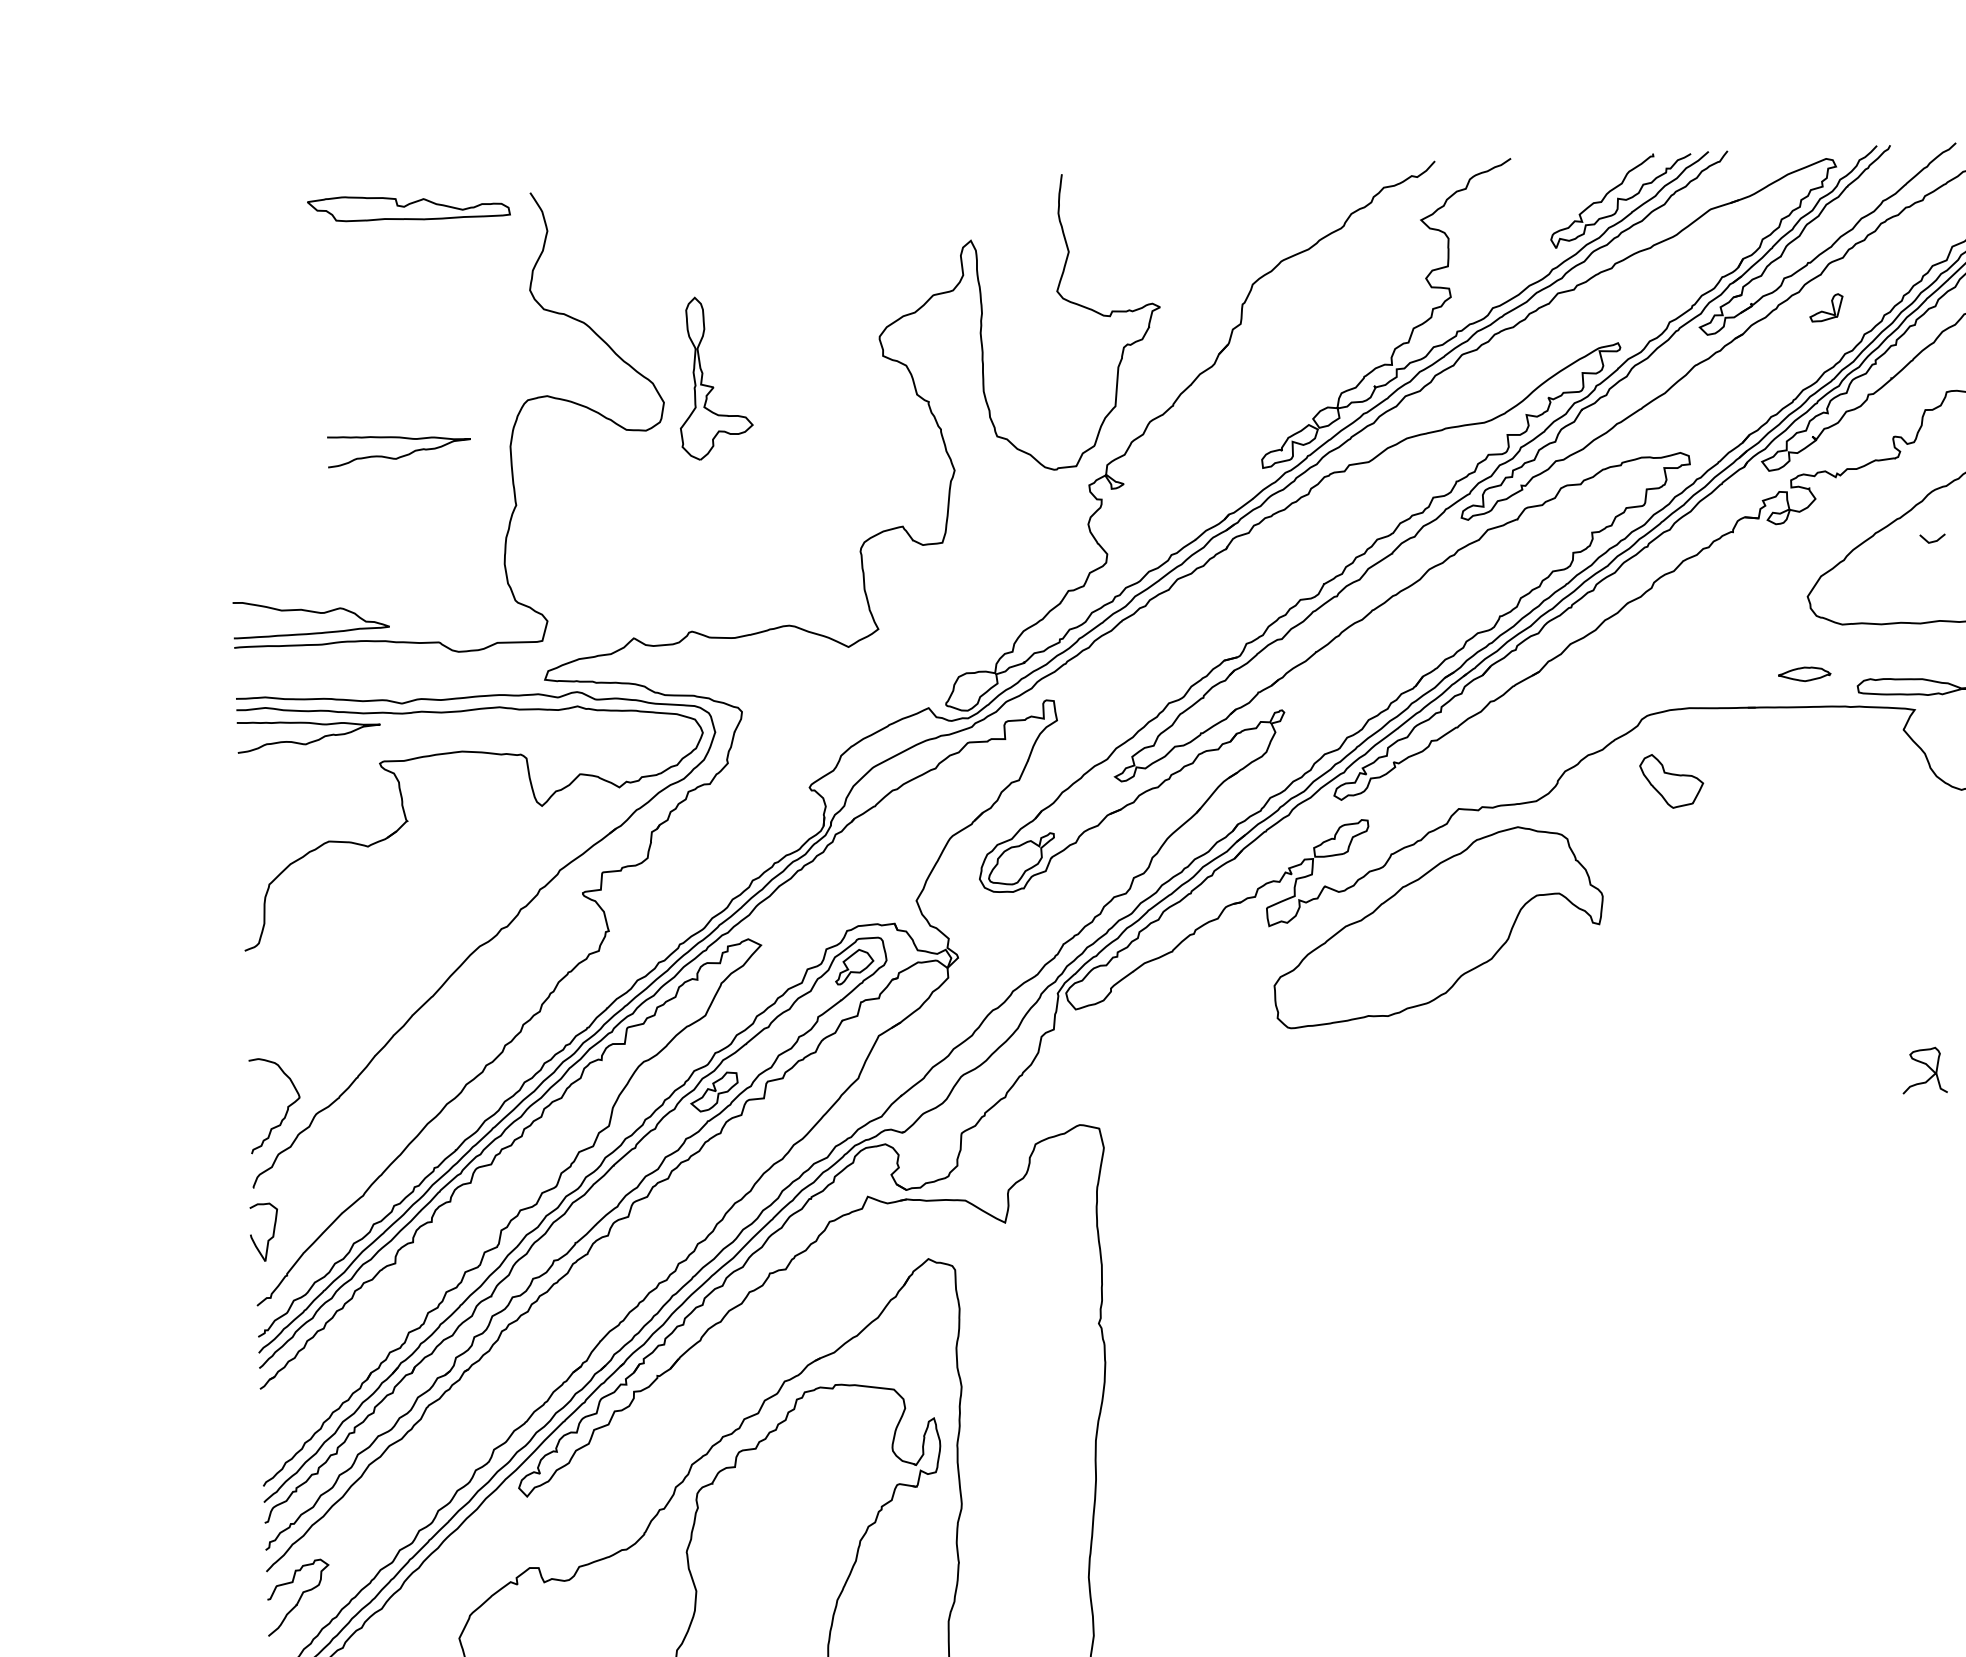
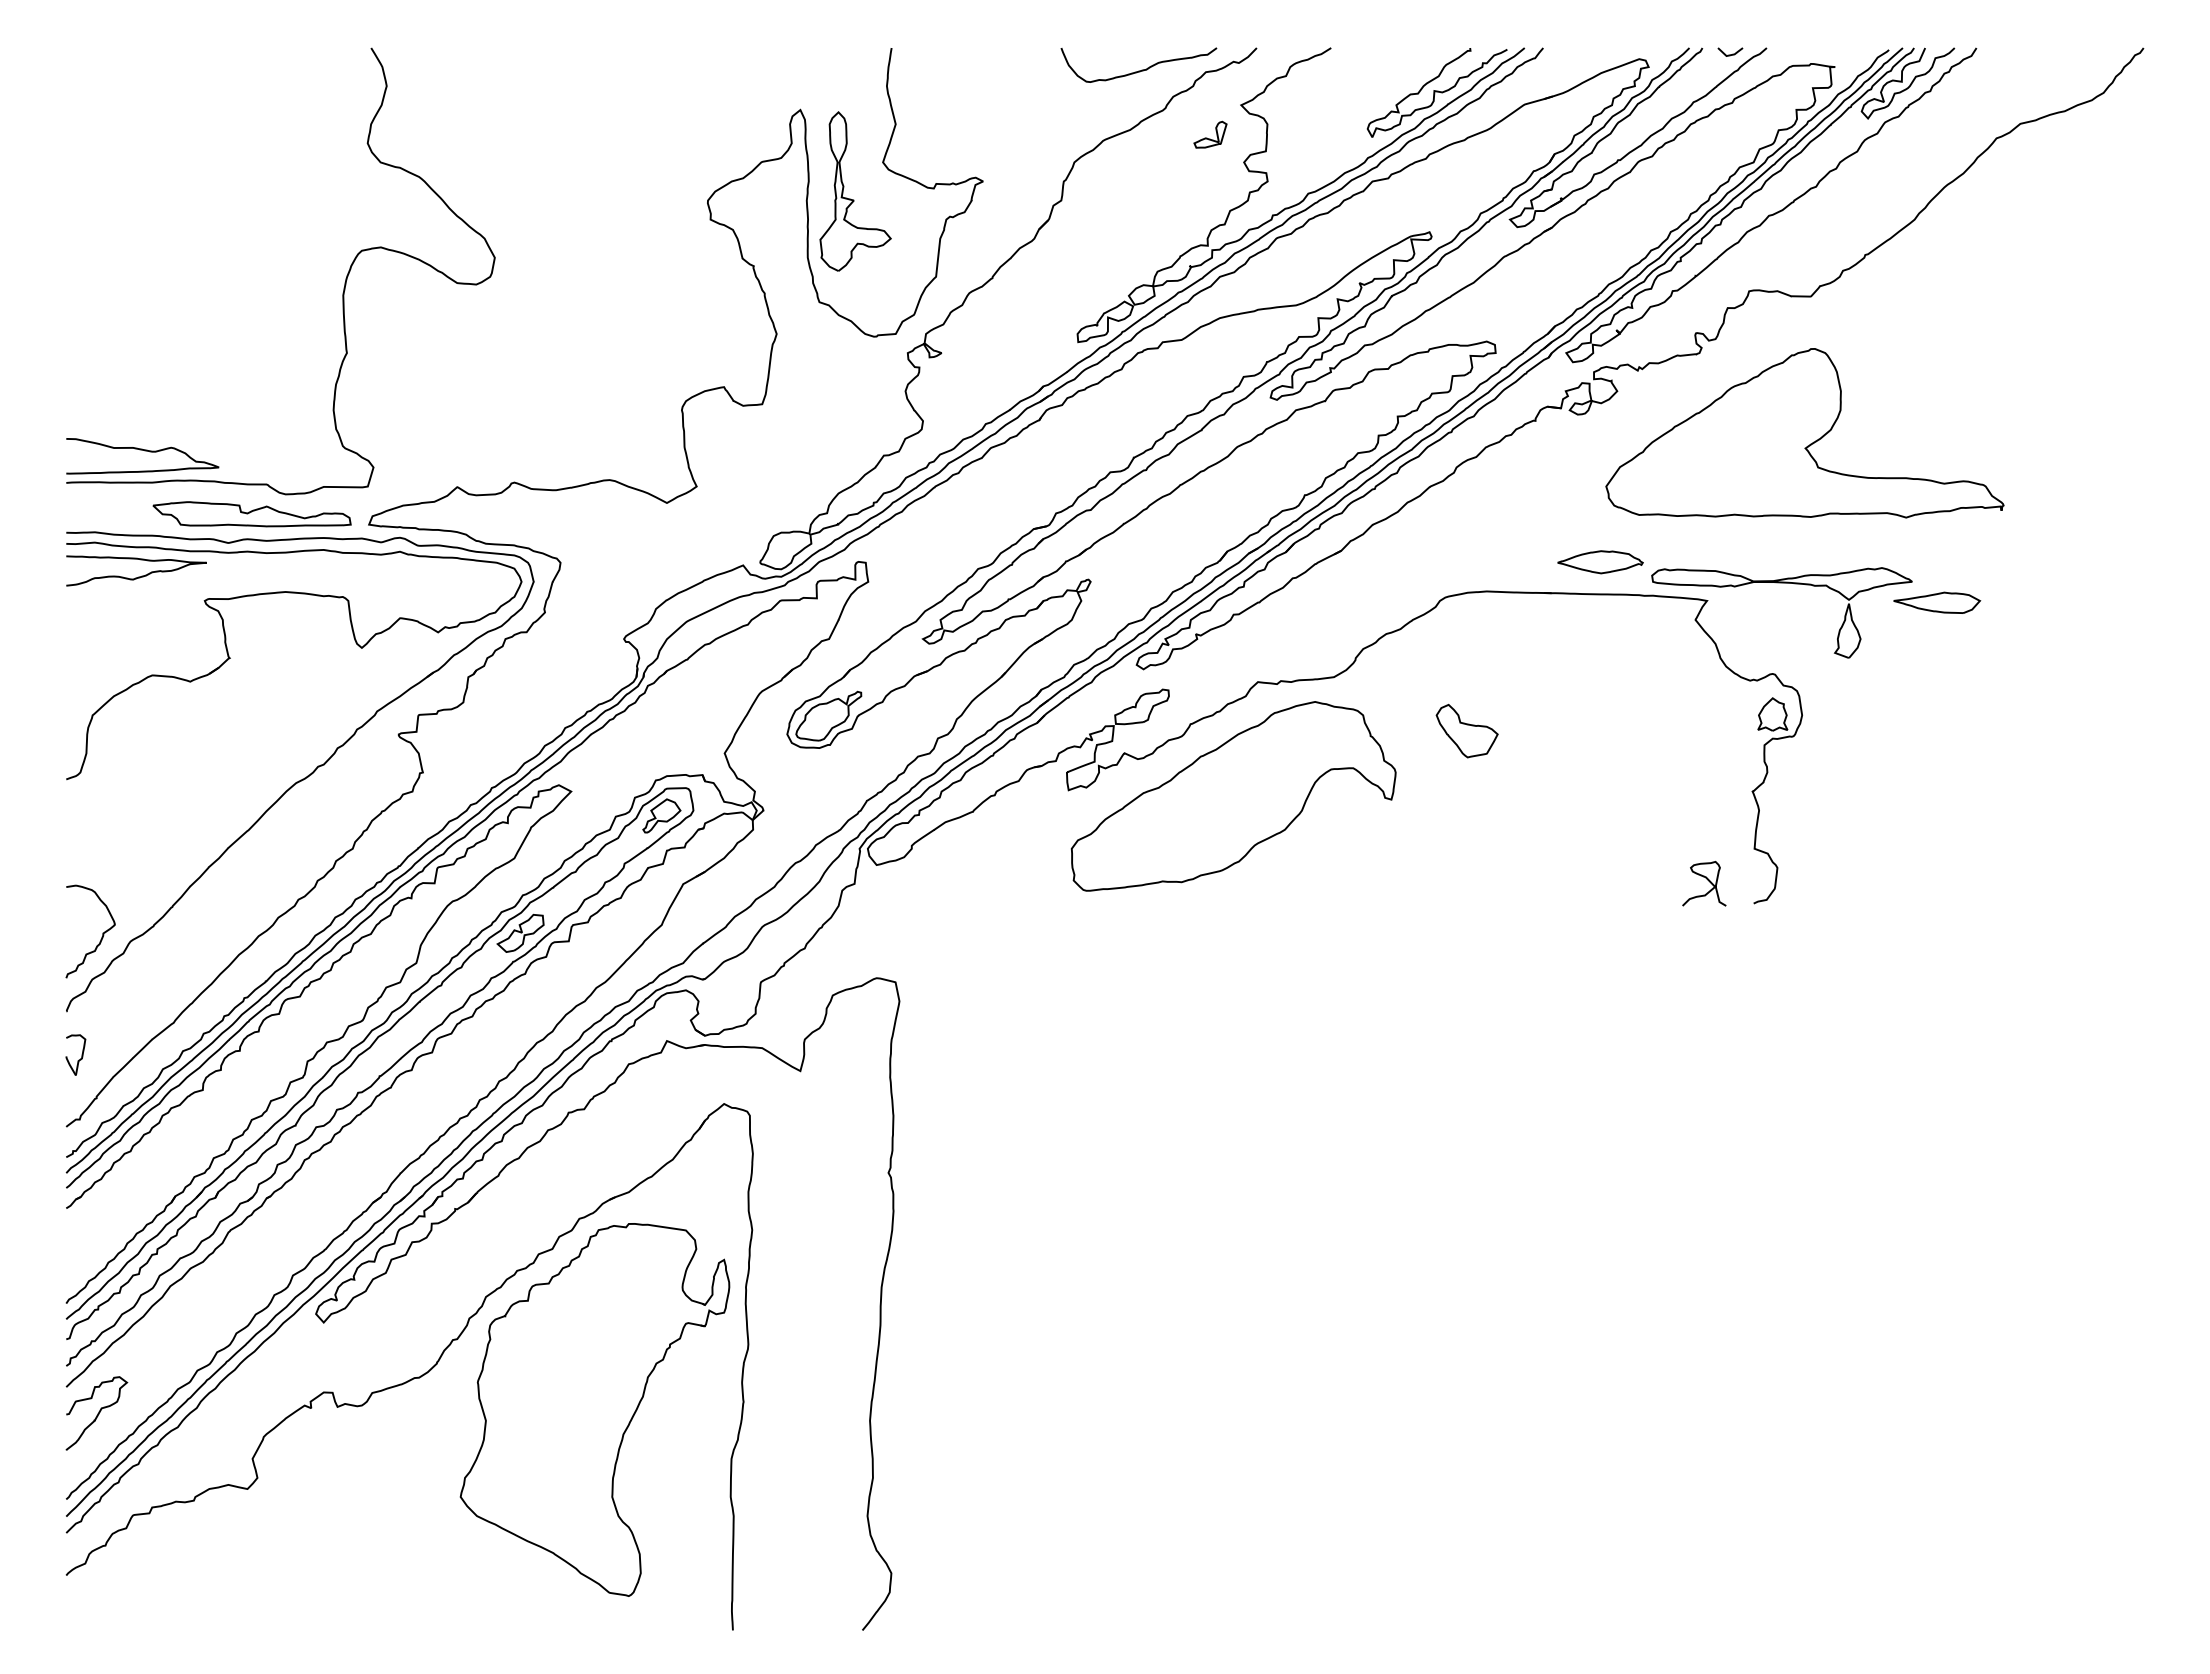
curve: (1317, 187) -> (1141, 69), added
part: (408, 207) -> (251, 514), moved
part: (1826, 307) -> (1210, 134), moved
part: (713, 386) -> (853, 199), moved
curve: (401, 455) -> (236, 300), removed
line: (1934, 540) -> (1732, 53), moved
part: (1804, 674) -> (1600, 562), size x1.67
part: (1671, 780) -> (1466, 730), moved
curve: (1927, 1067) -> (1707, 880), moved
part: (263, 1231) -> (75, 1054), size x0.71

